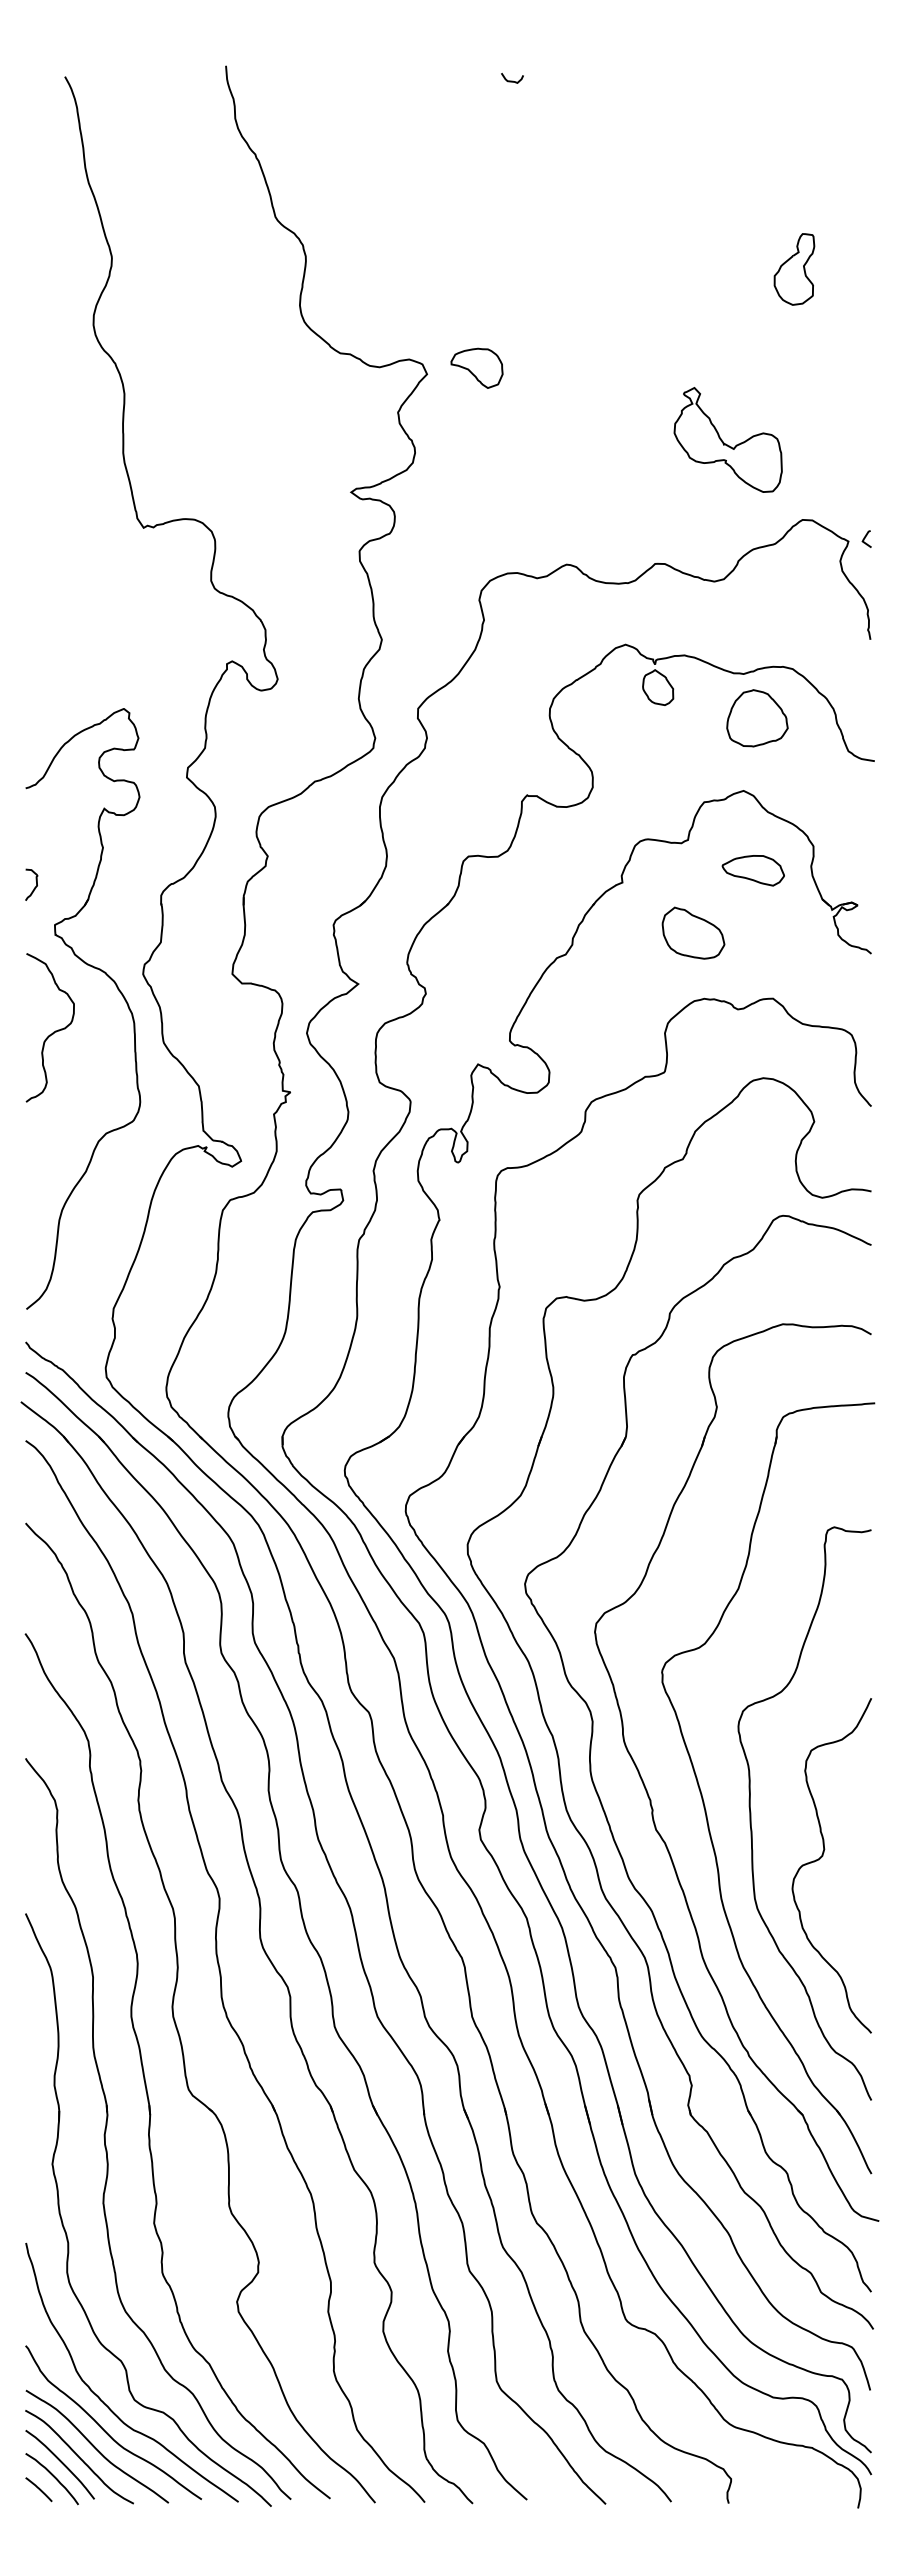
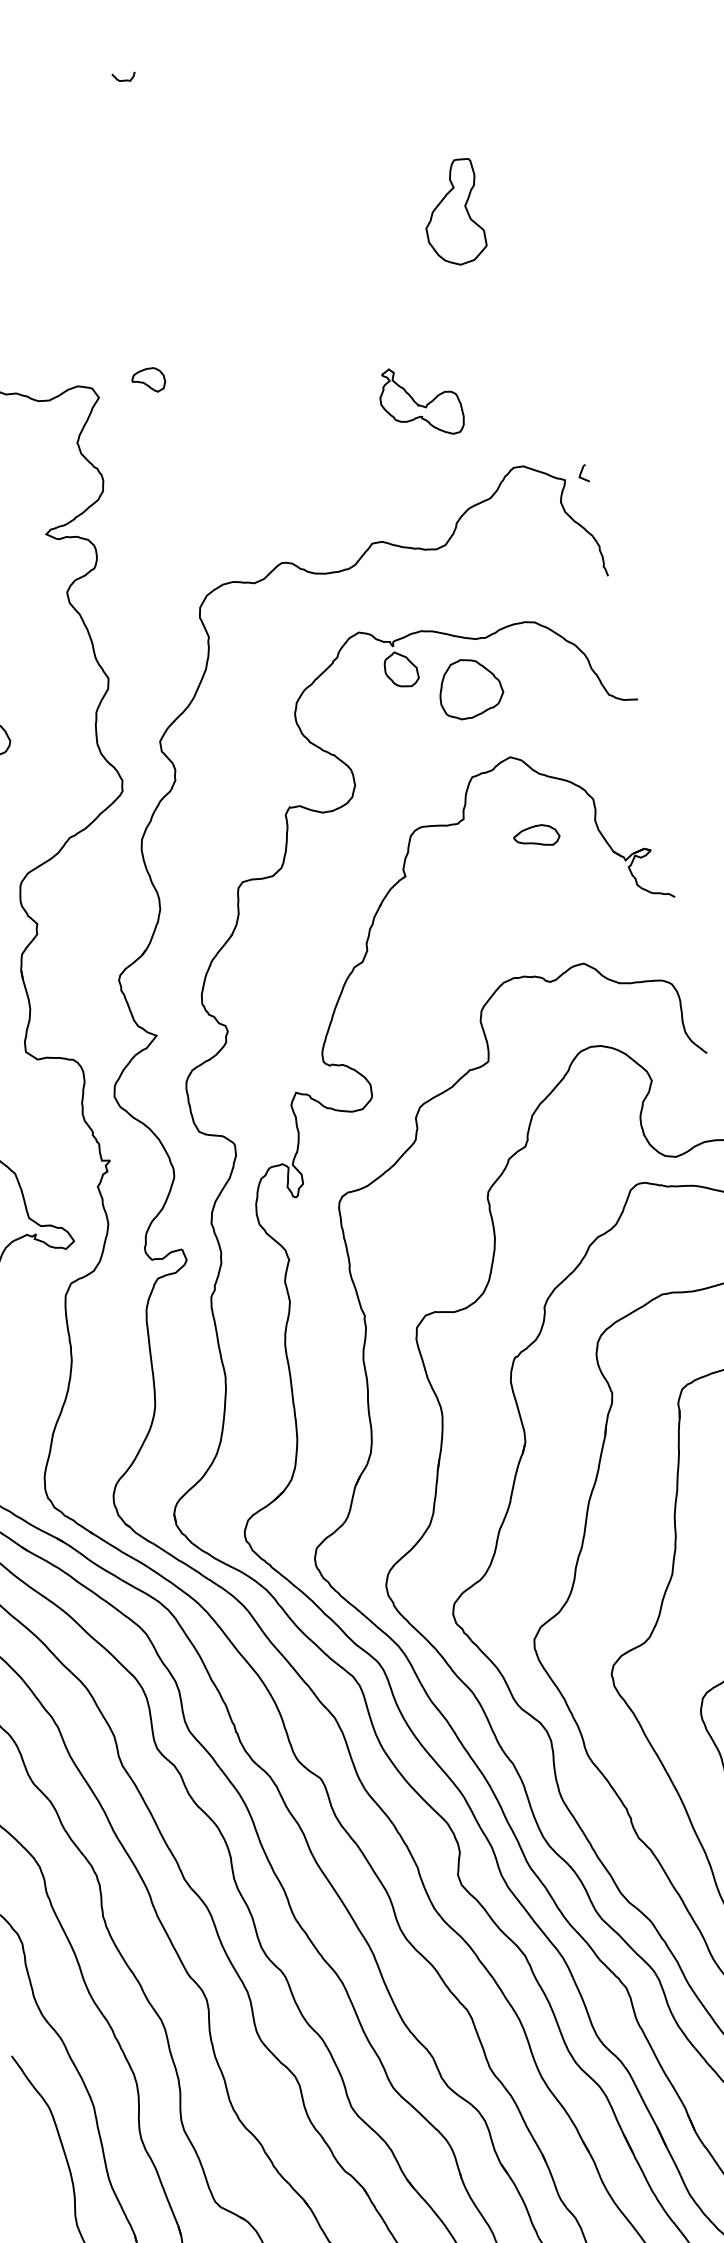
part: (794, 269) -> (452, 213), size x1.4
part: (476, 367) -> (148, 380), size x0.6
part: (727, 439) -> (419, 401), size x0.7
part: (757, 718) -> (470, 688), moved
part: (752, 870) -> (535, 836), size x0.7
part: (693, 932) -> (488, 912), removed

